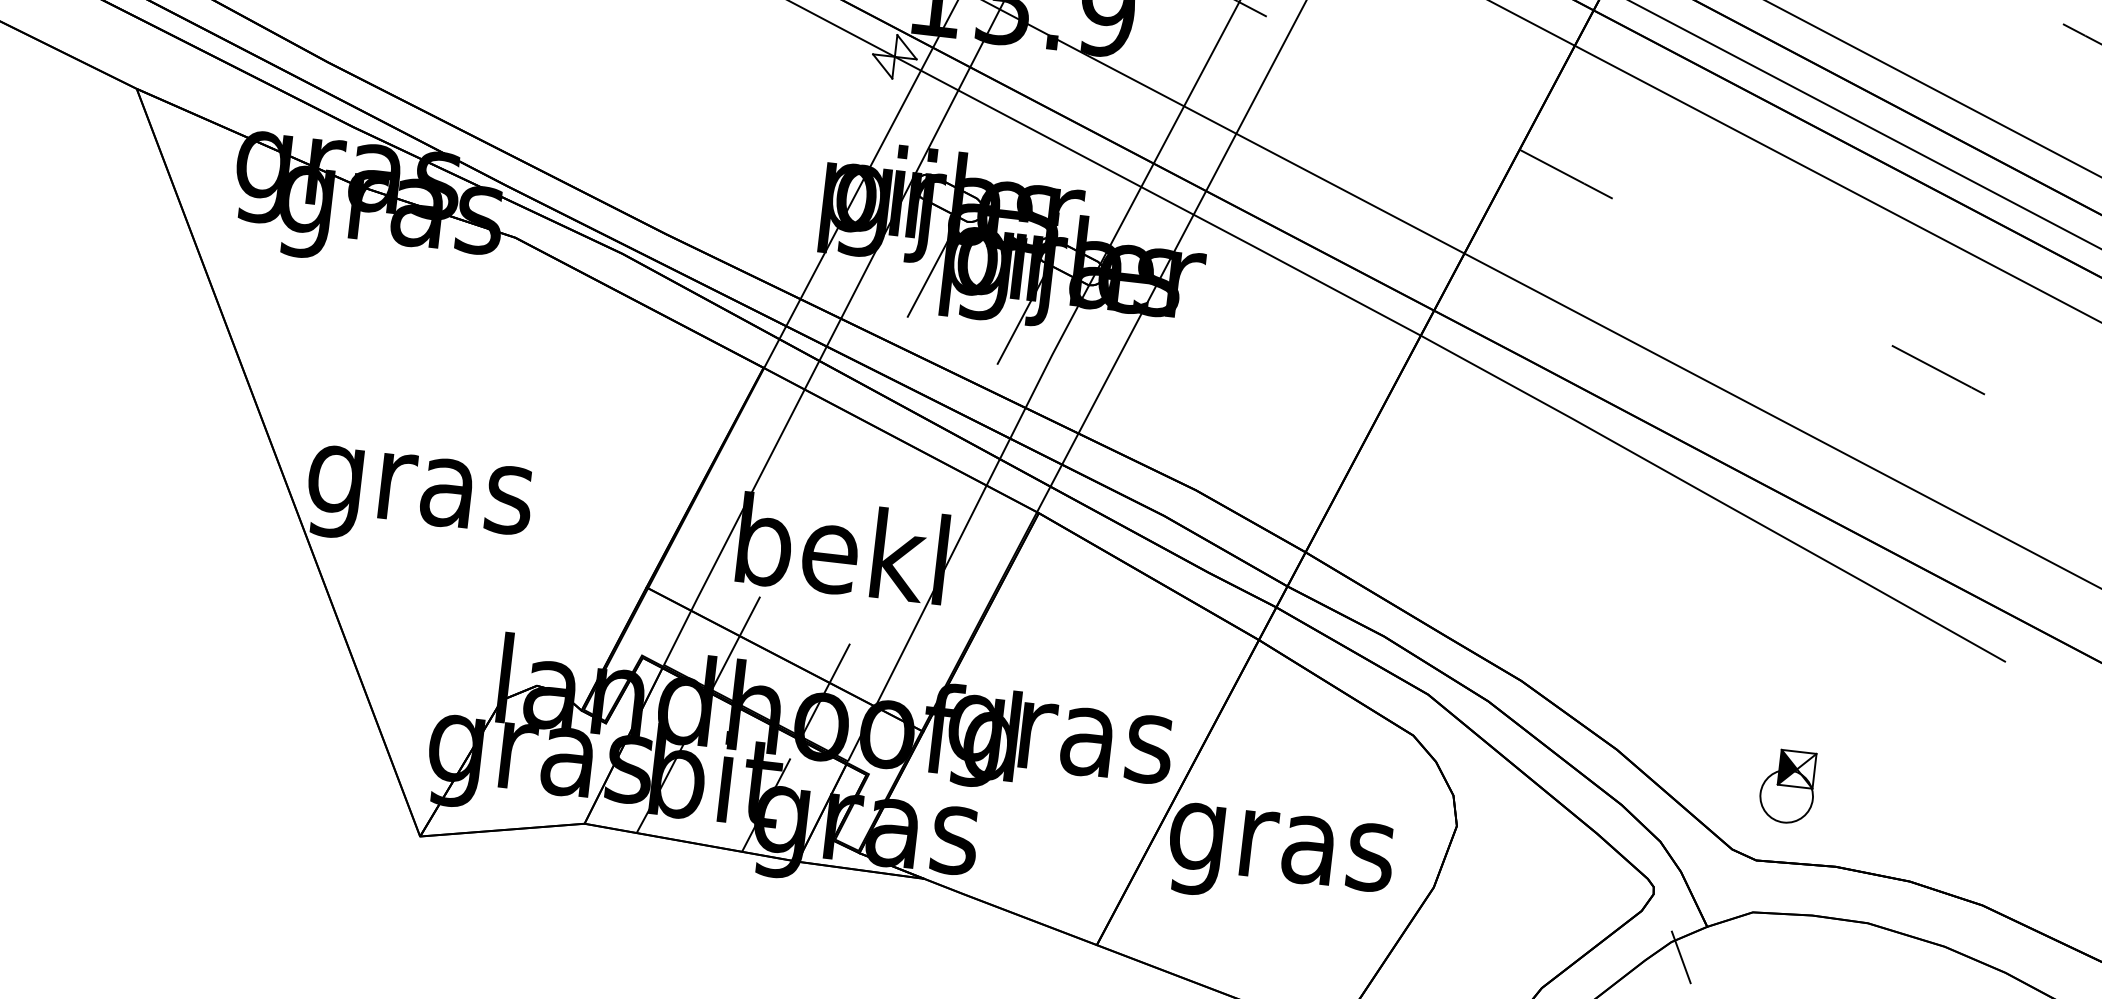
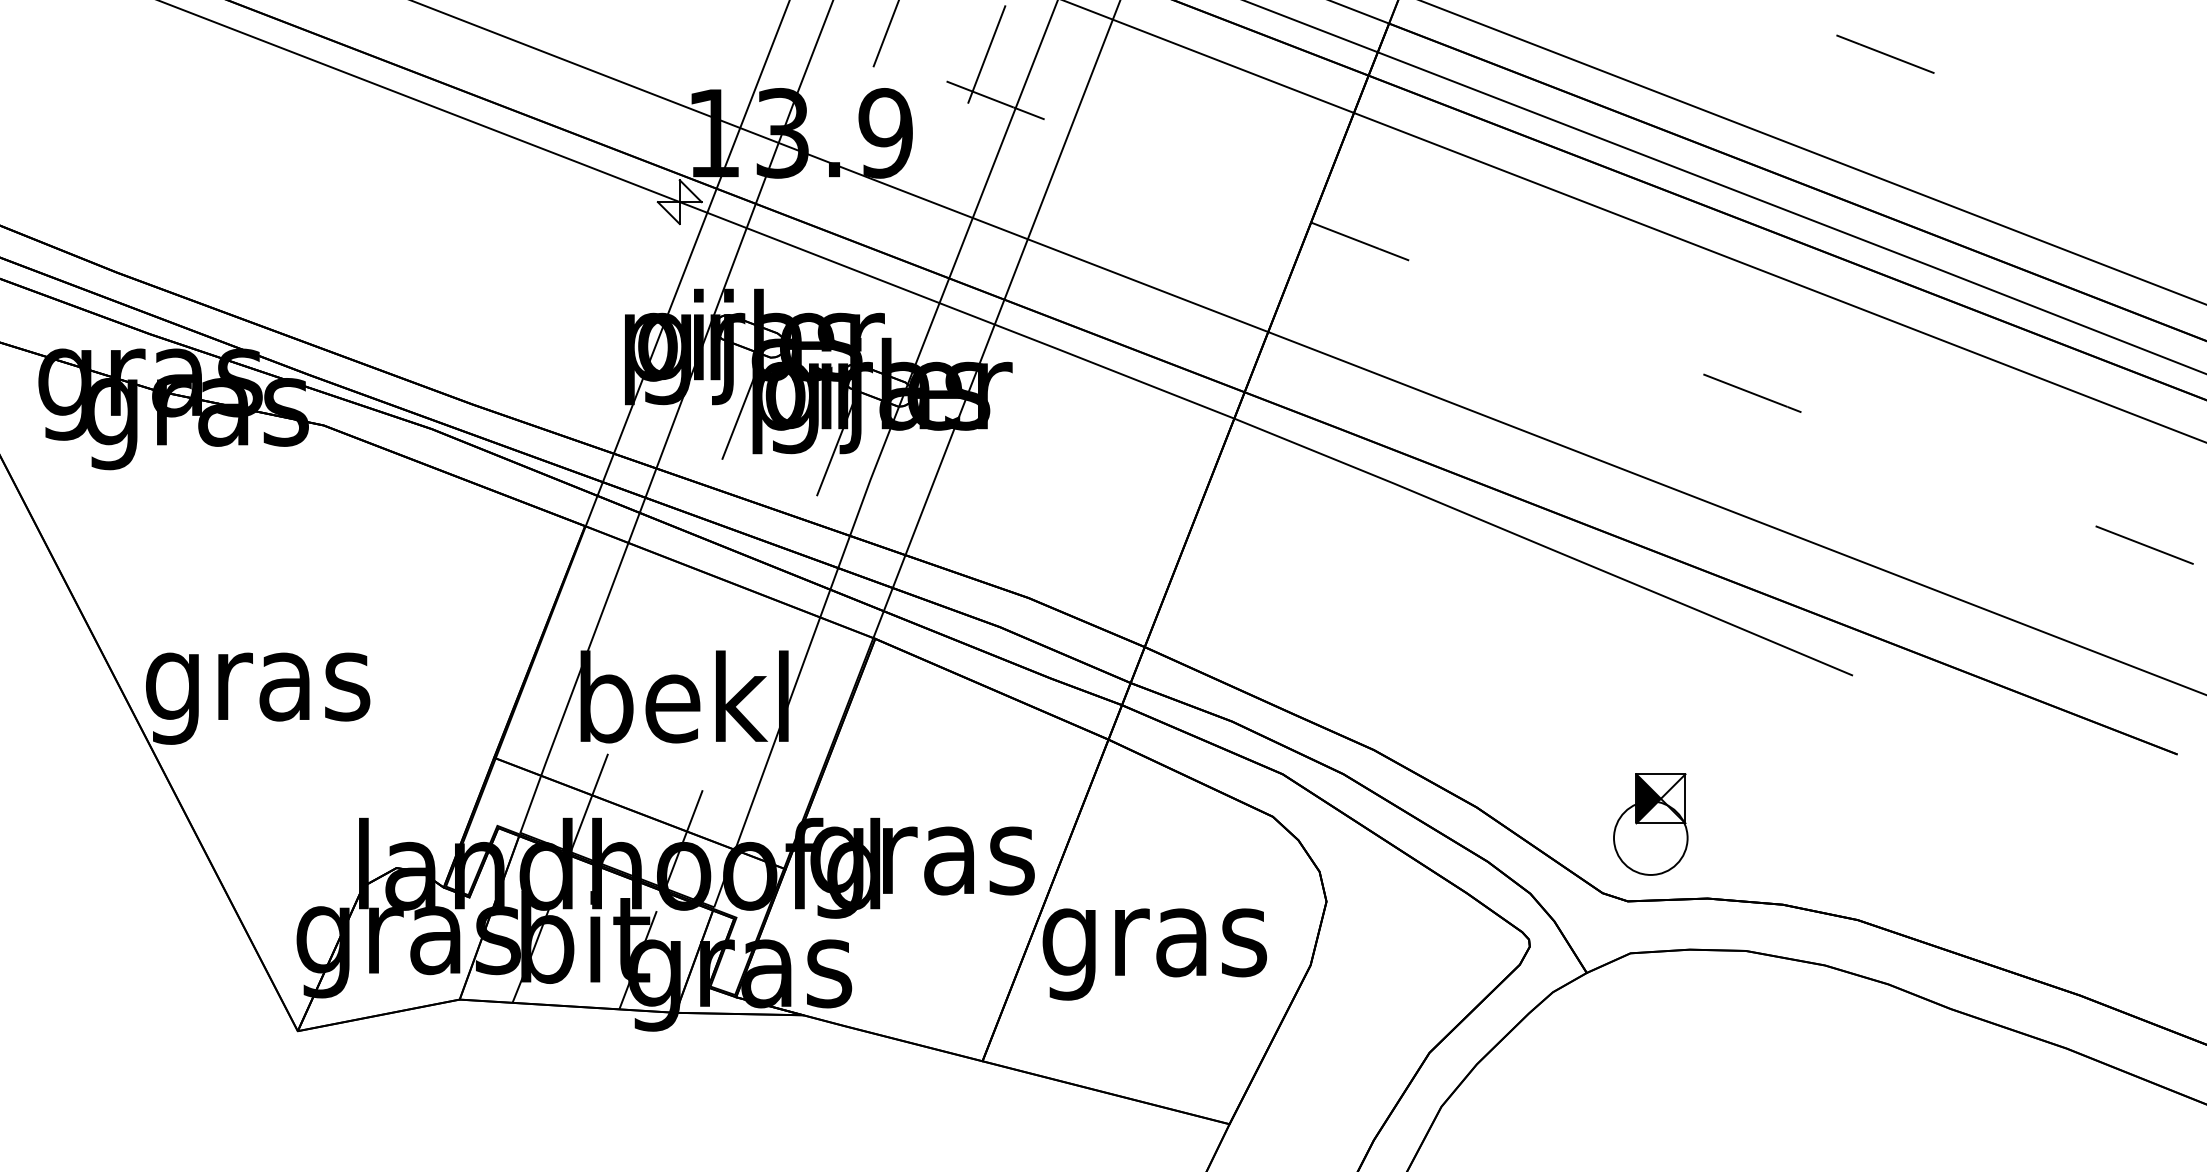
part: (1787, 786) -> (1650, 824), size x1.4
line: (1681, 956) -> (1564, 1005), removed

